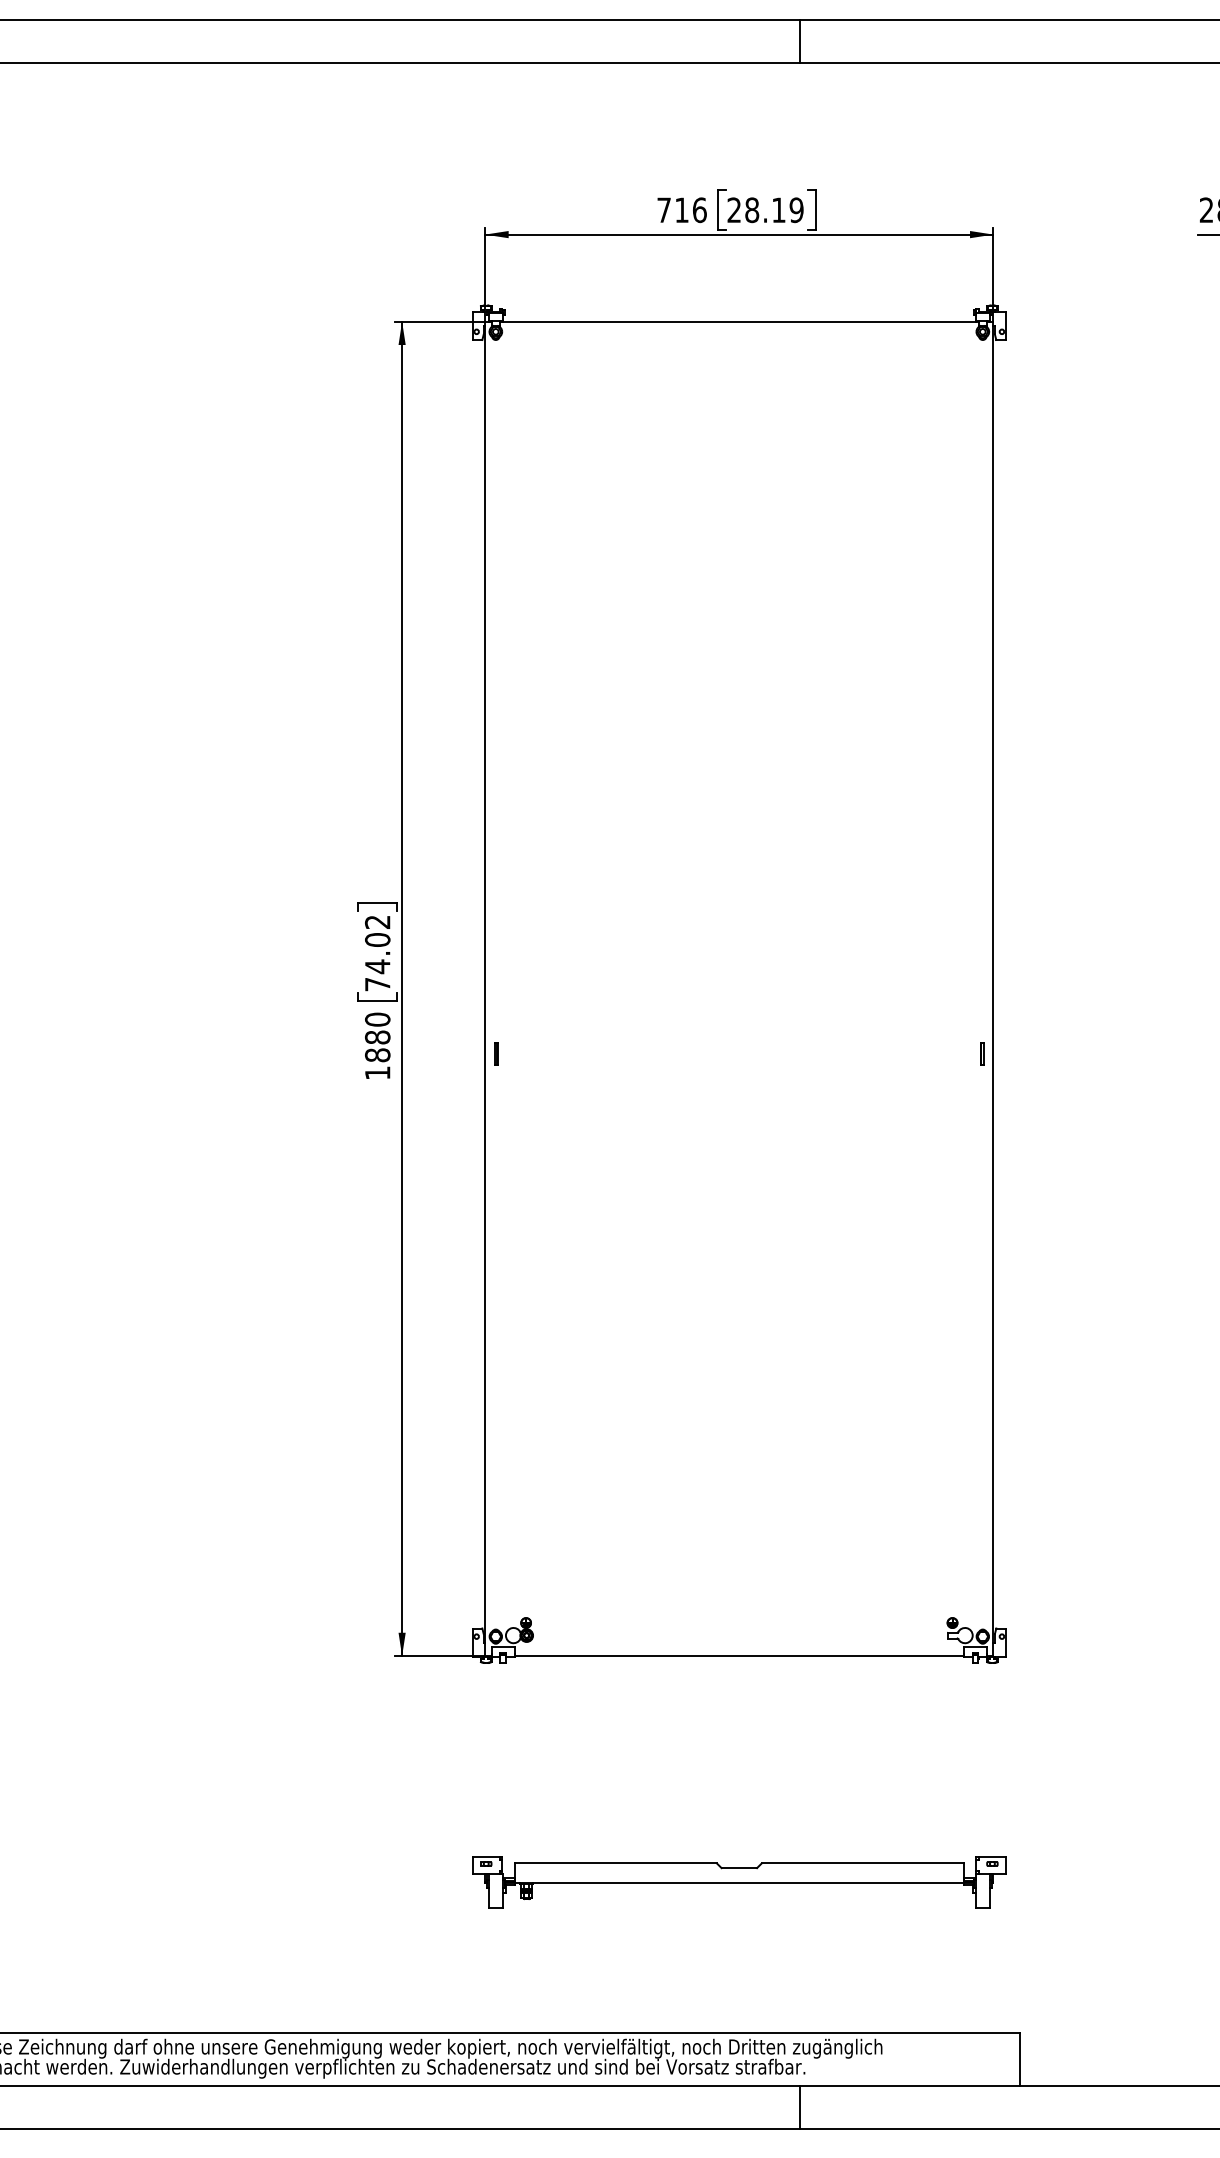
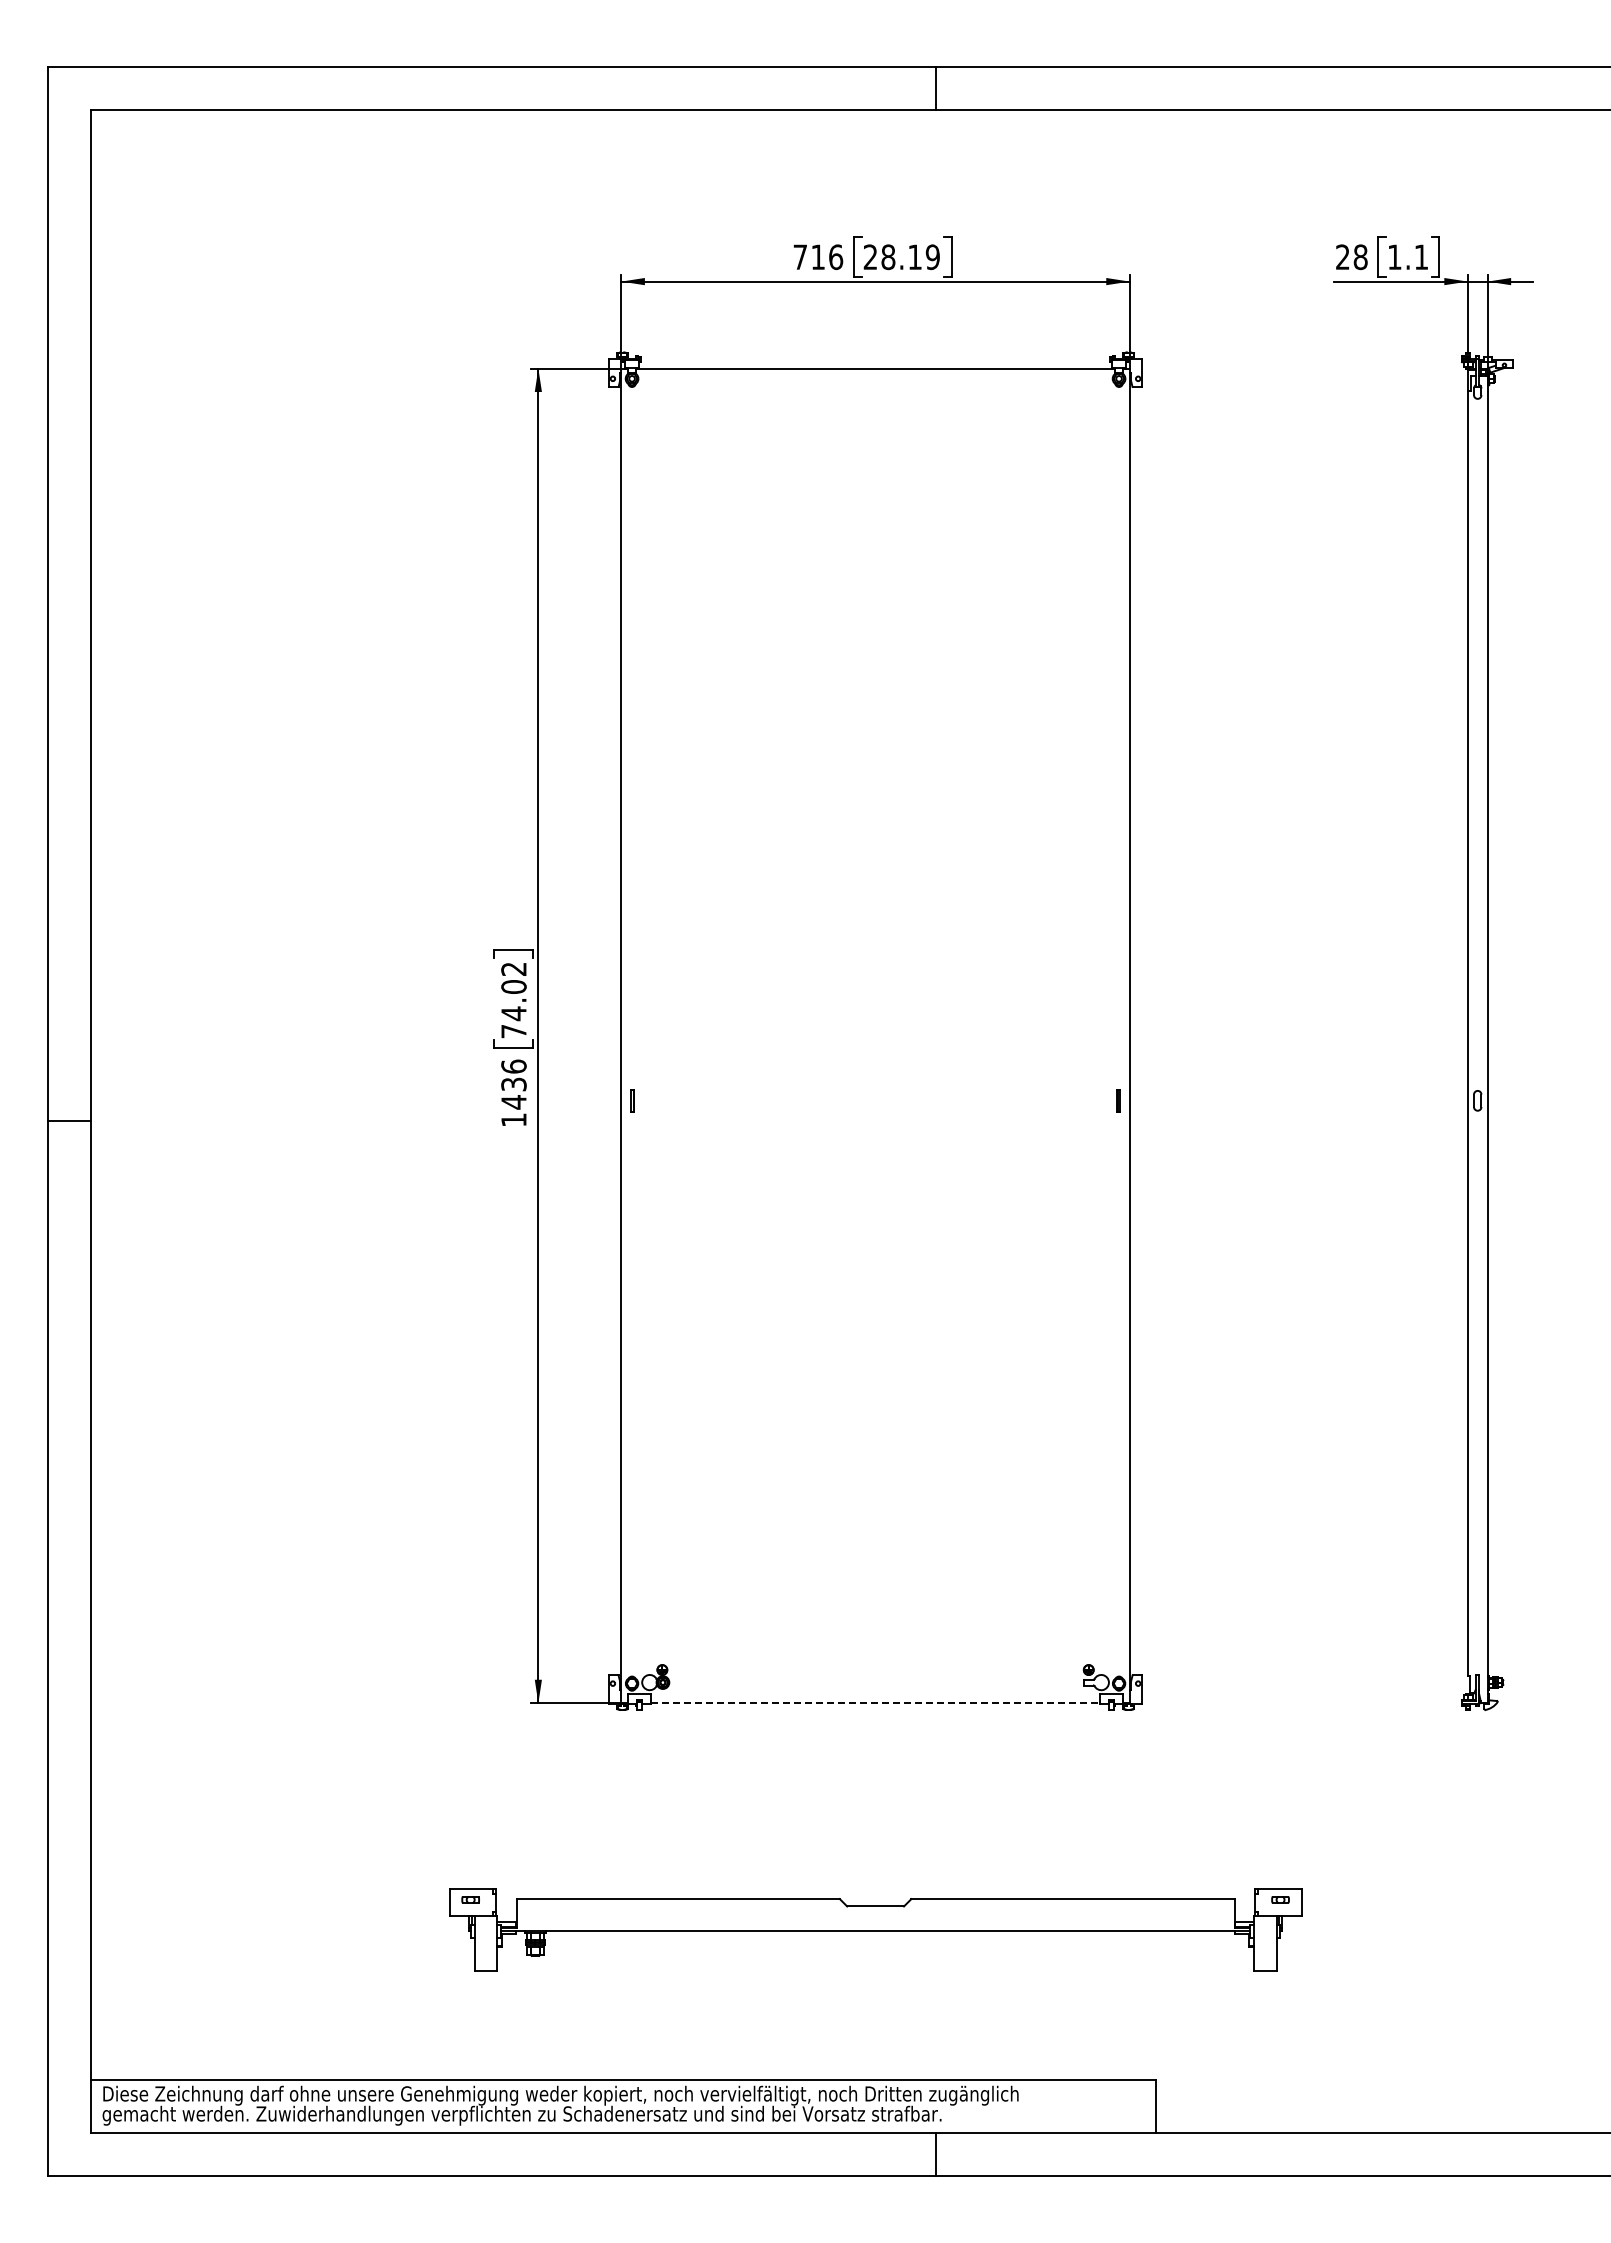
text: (377, 1037) -> (513, 1084), 1880 -> 1436
line: (740, 1656) -> (876, 1703), solid -> dashed
part: (739, 1882) -> (875, 1929), size x1.6

